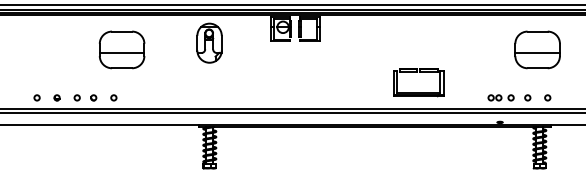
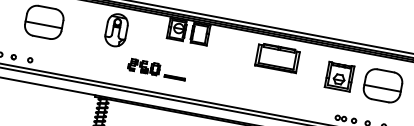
part: (483, 48) -> (339, 76), added
part: (266, 80) -> (157, 69), added
part: (418, 92) -> (276, 66), moved

